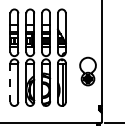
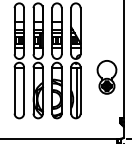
line: (10, 83) -> (14, 91), dashed -> solid

